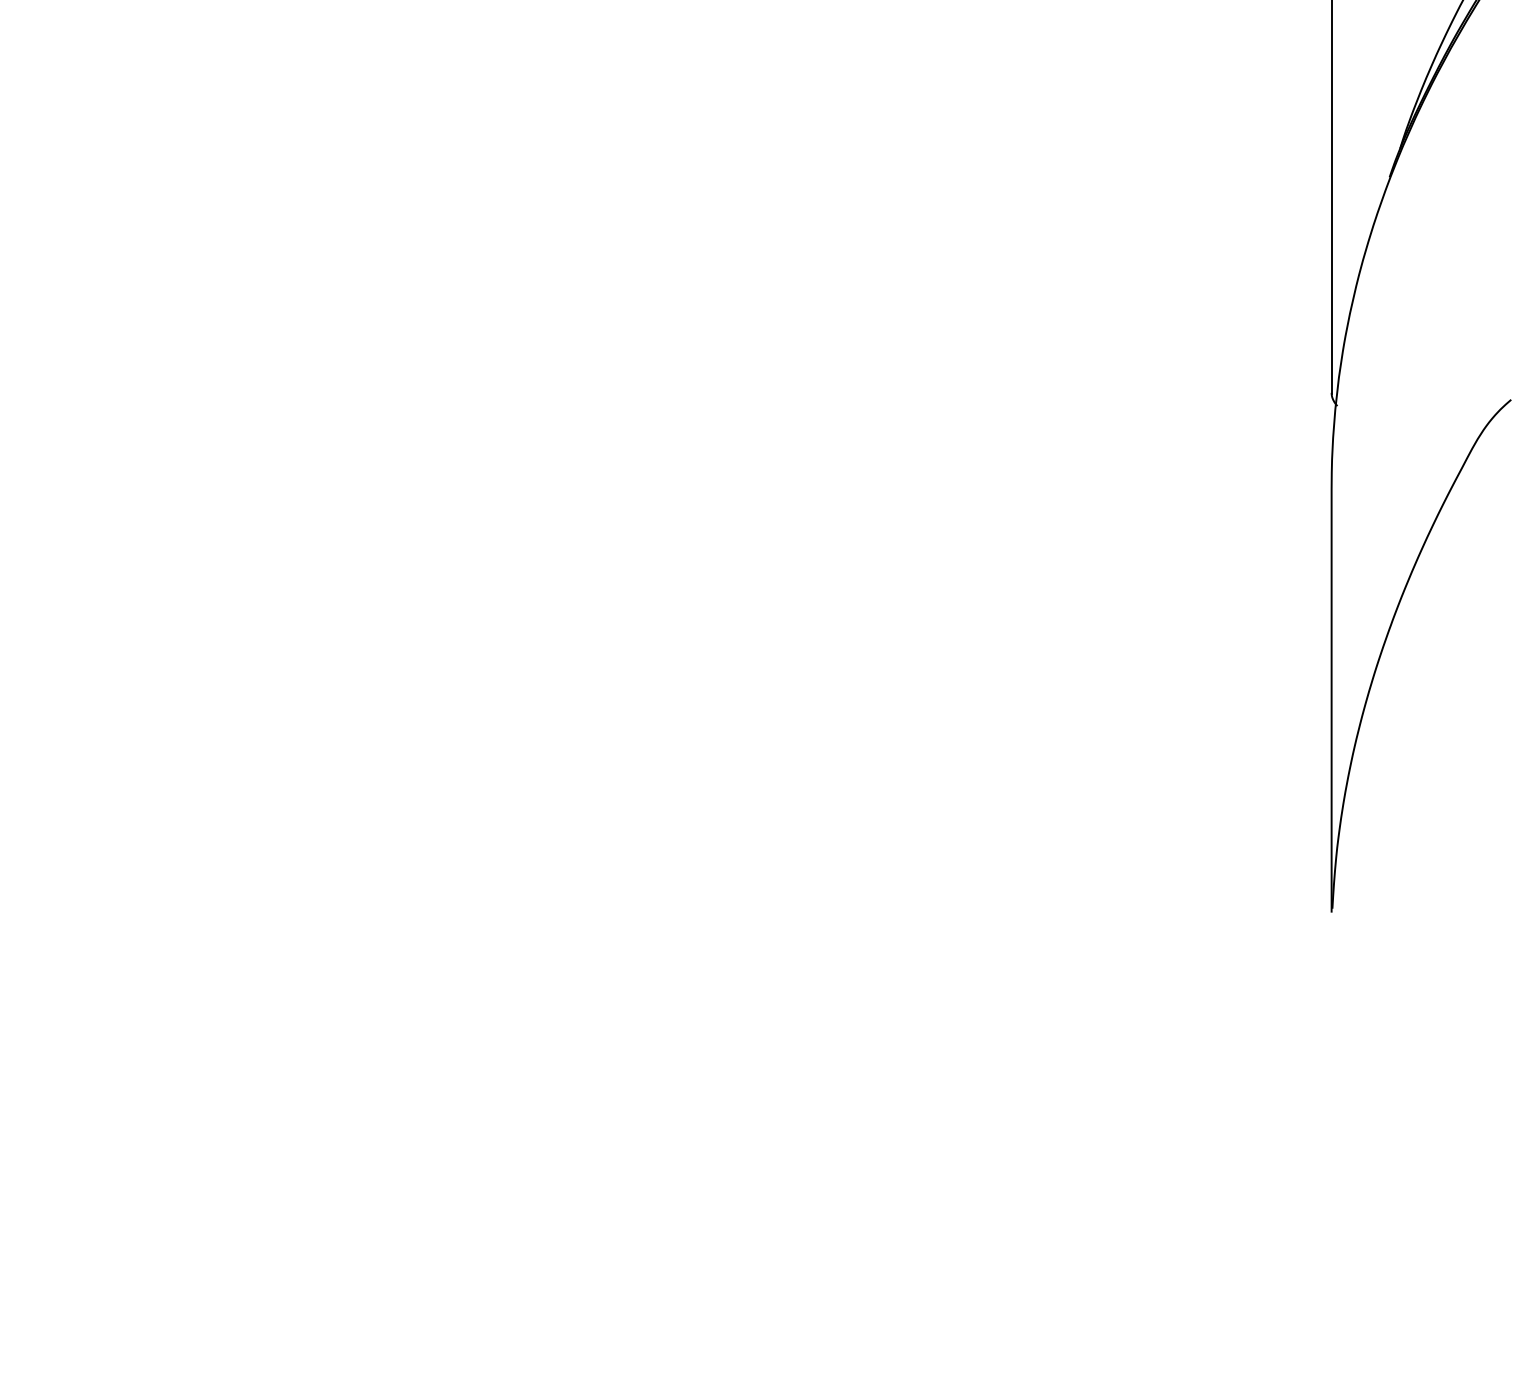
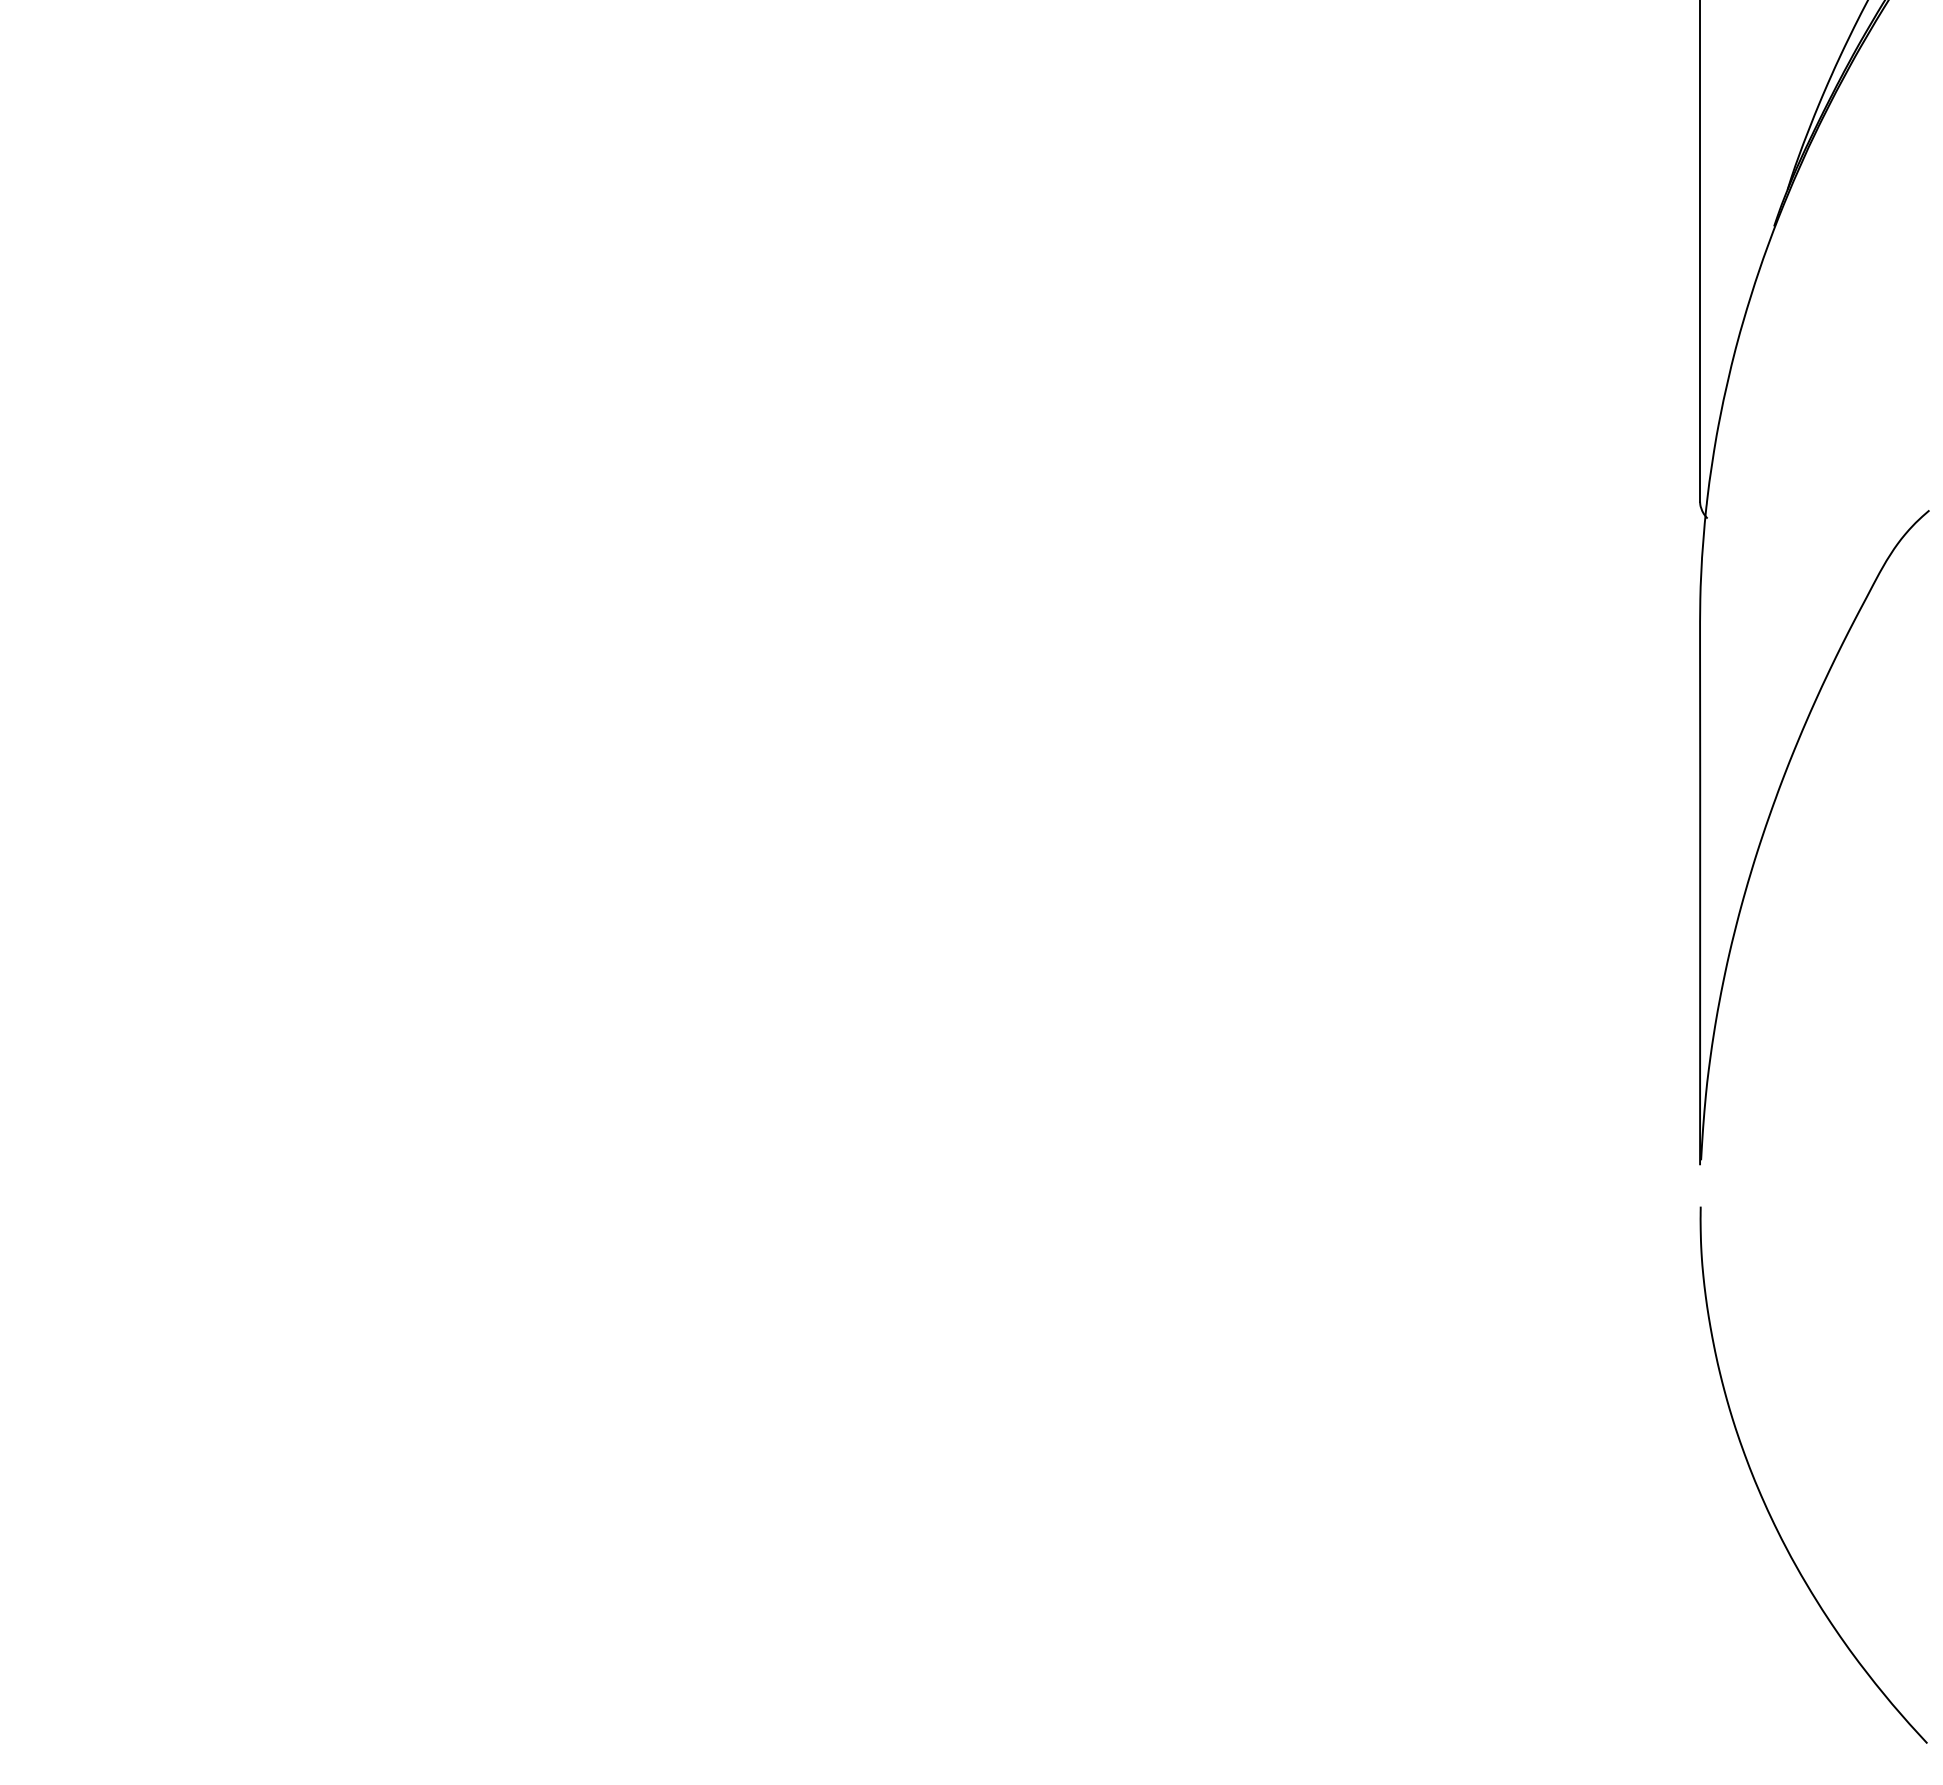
curve: (1380, 1170) -> (1762, 1494), added

